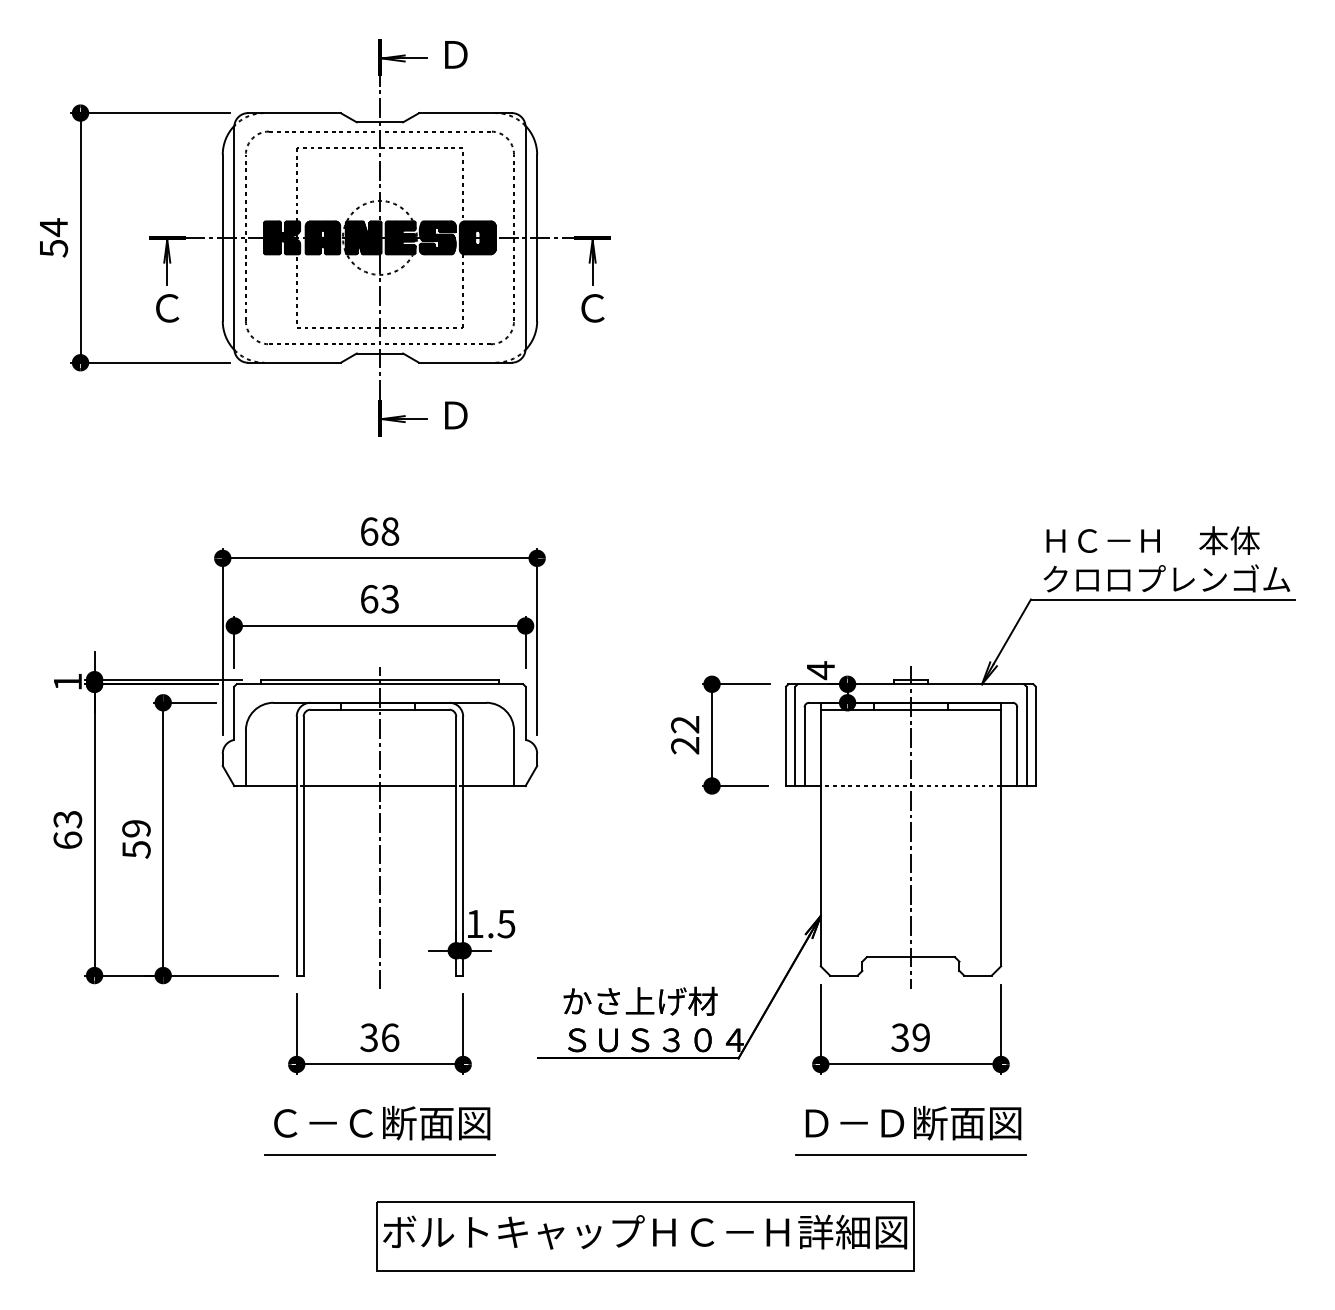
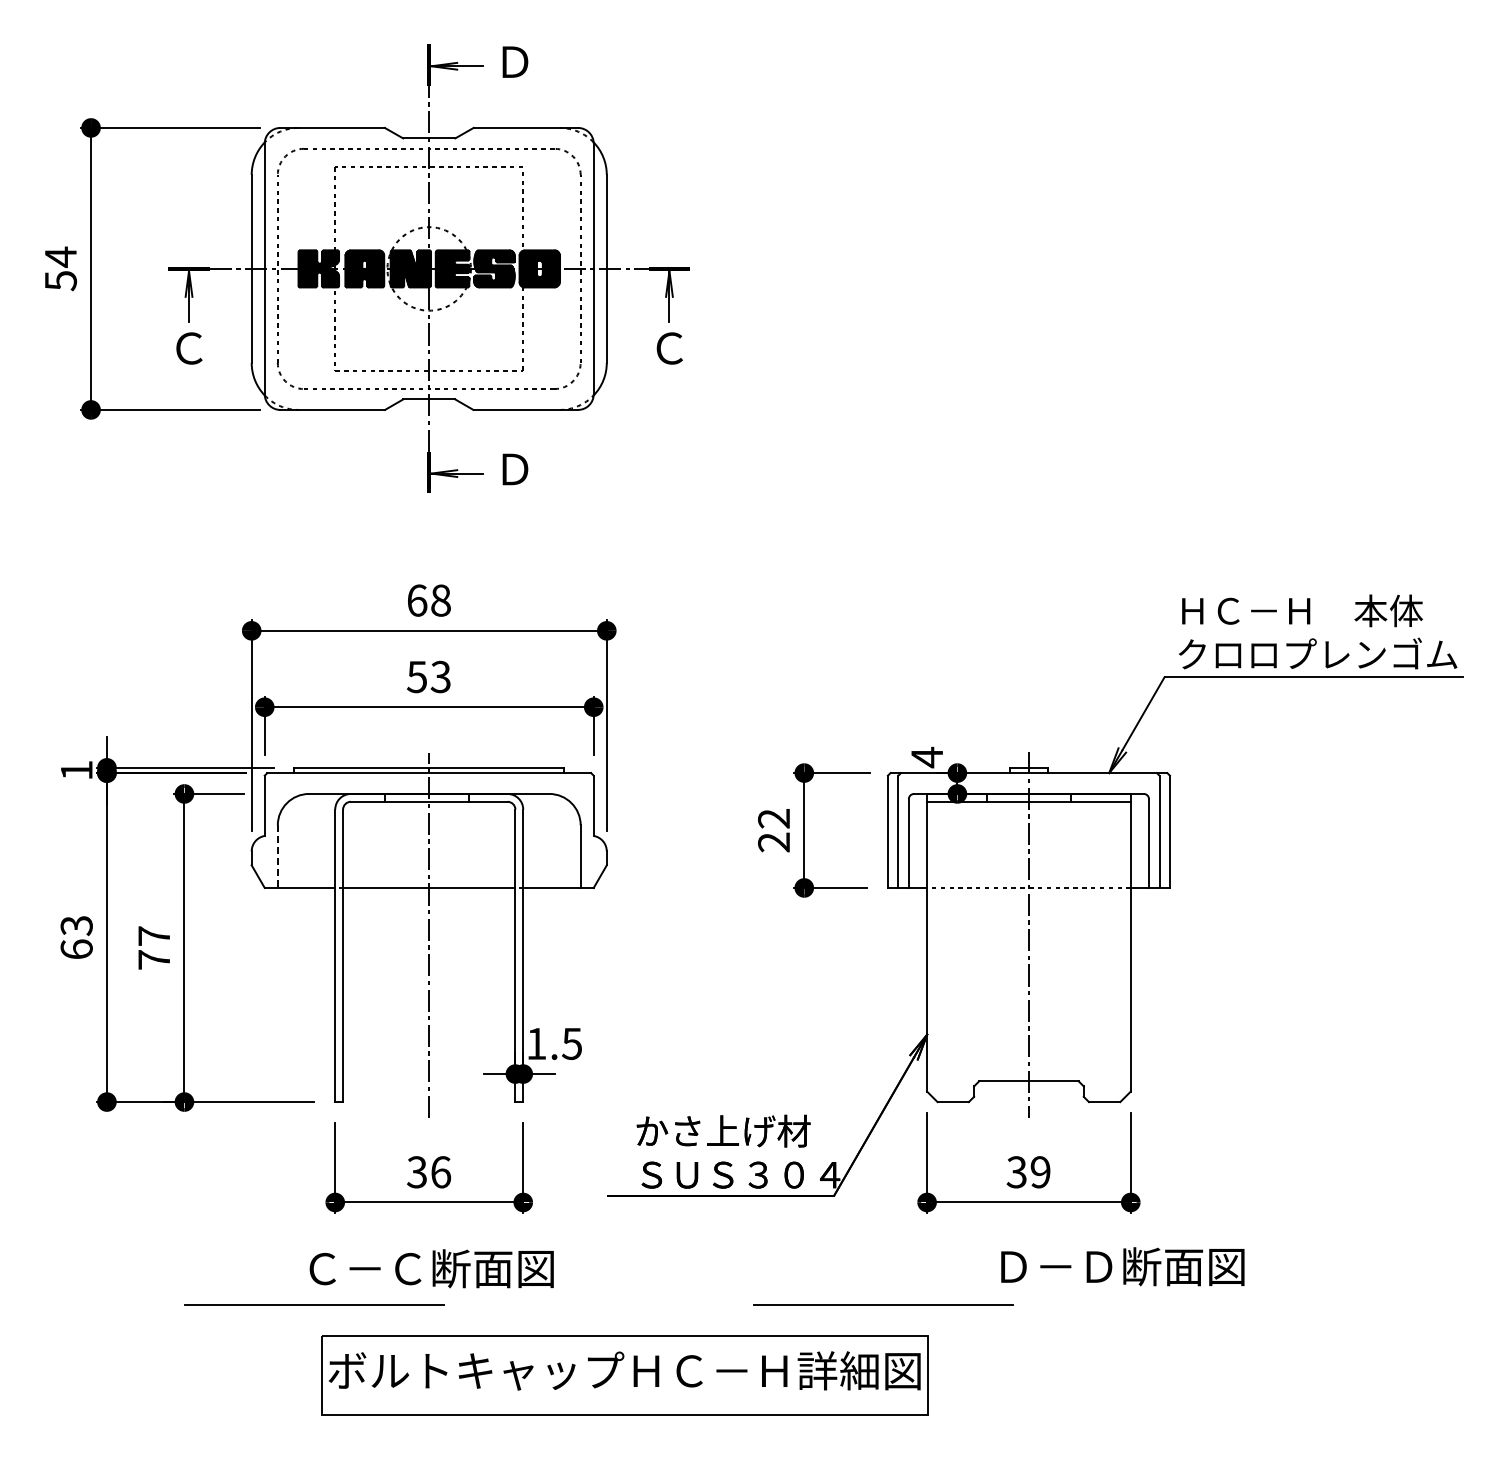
text: (369, 598) -> (417, 676), 63 -> 53
line: (245, 759) -> (277, 857), solid -> dashed
text: (136, 839) -> (154, 948), 59 -> 77
text: (913, 1122) -> (1122, 1266), moved
line: (380, 1154) -> (314, 1304), moved
line: (910, 1154) -> (883, 1304), moved
part: (644, 1236) -> (624, 1375), moved

